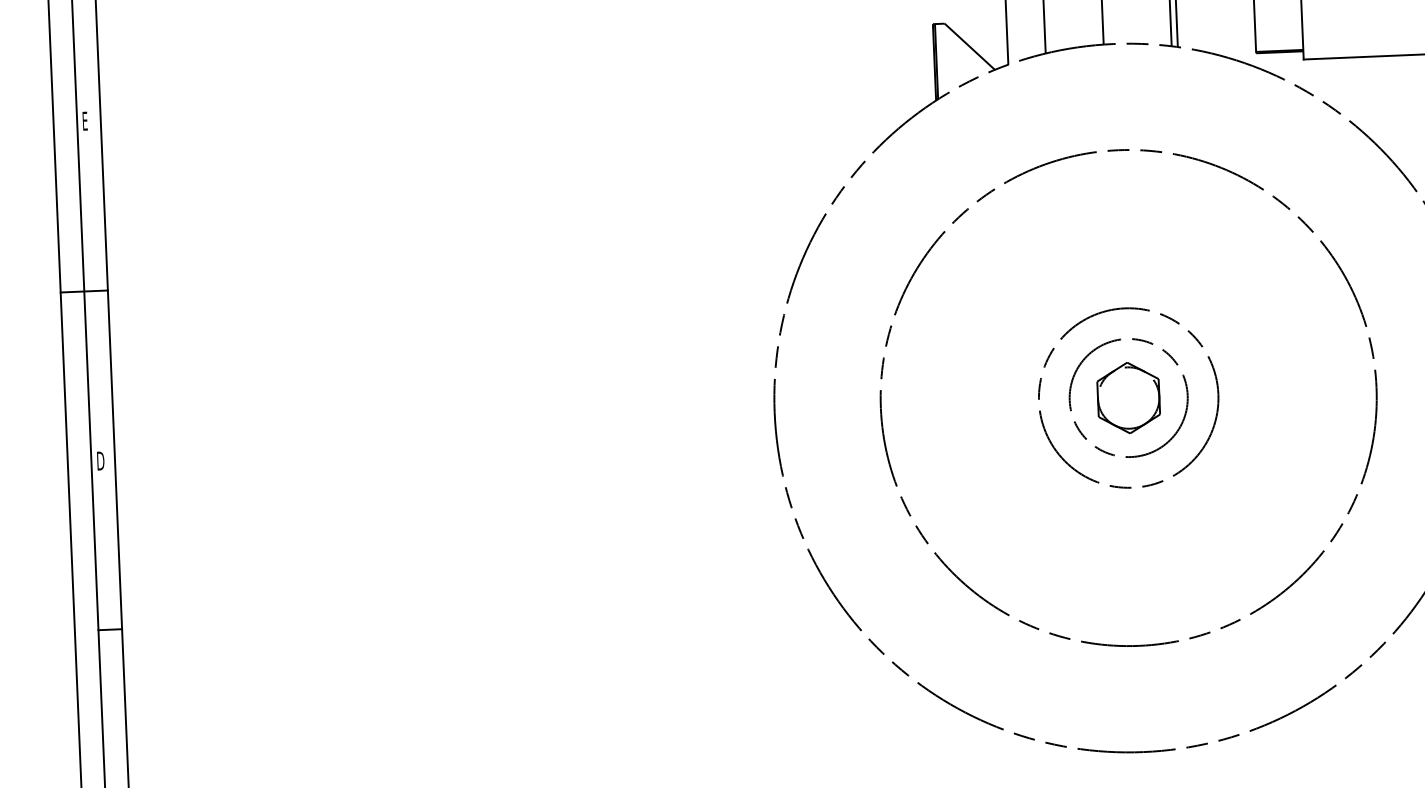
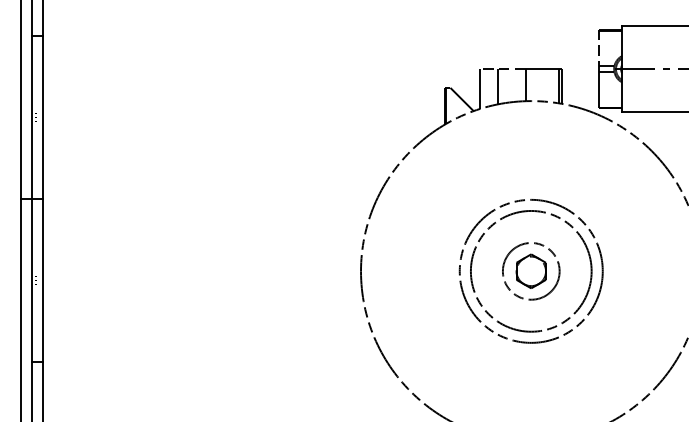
circle: (1129, 398) -> (531, 271), size x0.6
circle: (1129, 398) -> (531, 271), size x1.4
text: (100, 460) -> (36, 280), D -> E

